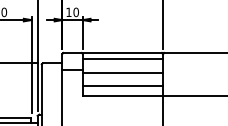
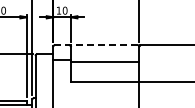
line: (112, 53) -> (96, 45), solid -> dashed
line: (122, 58) -> (104, 50), removed
line: (122, 85) -> (104, 73), removed

